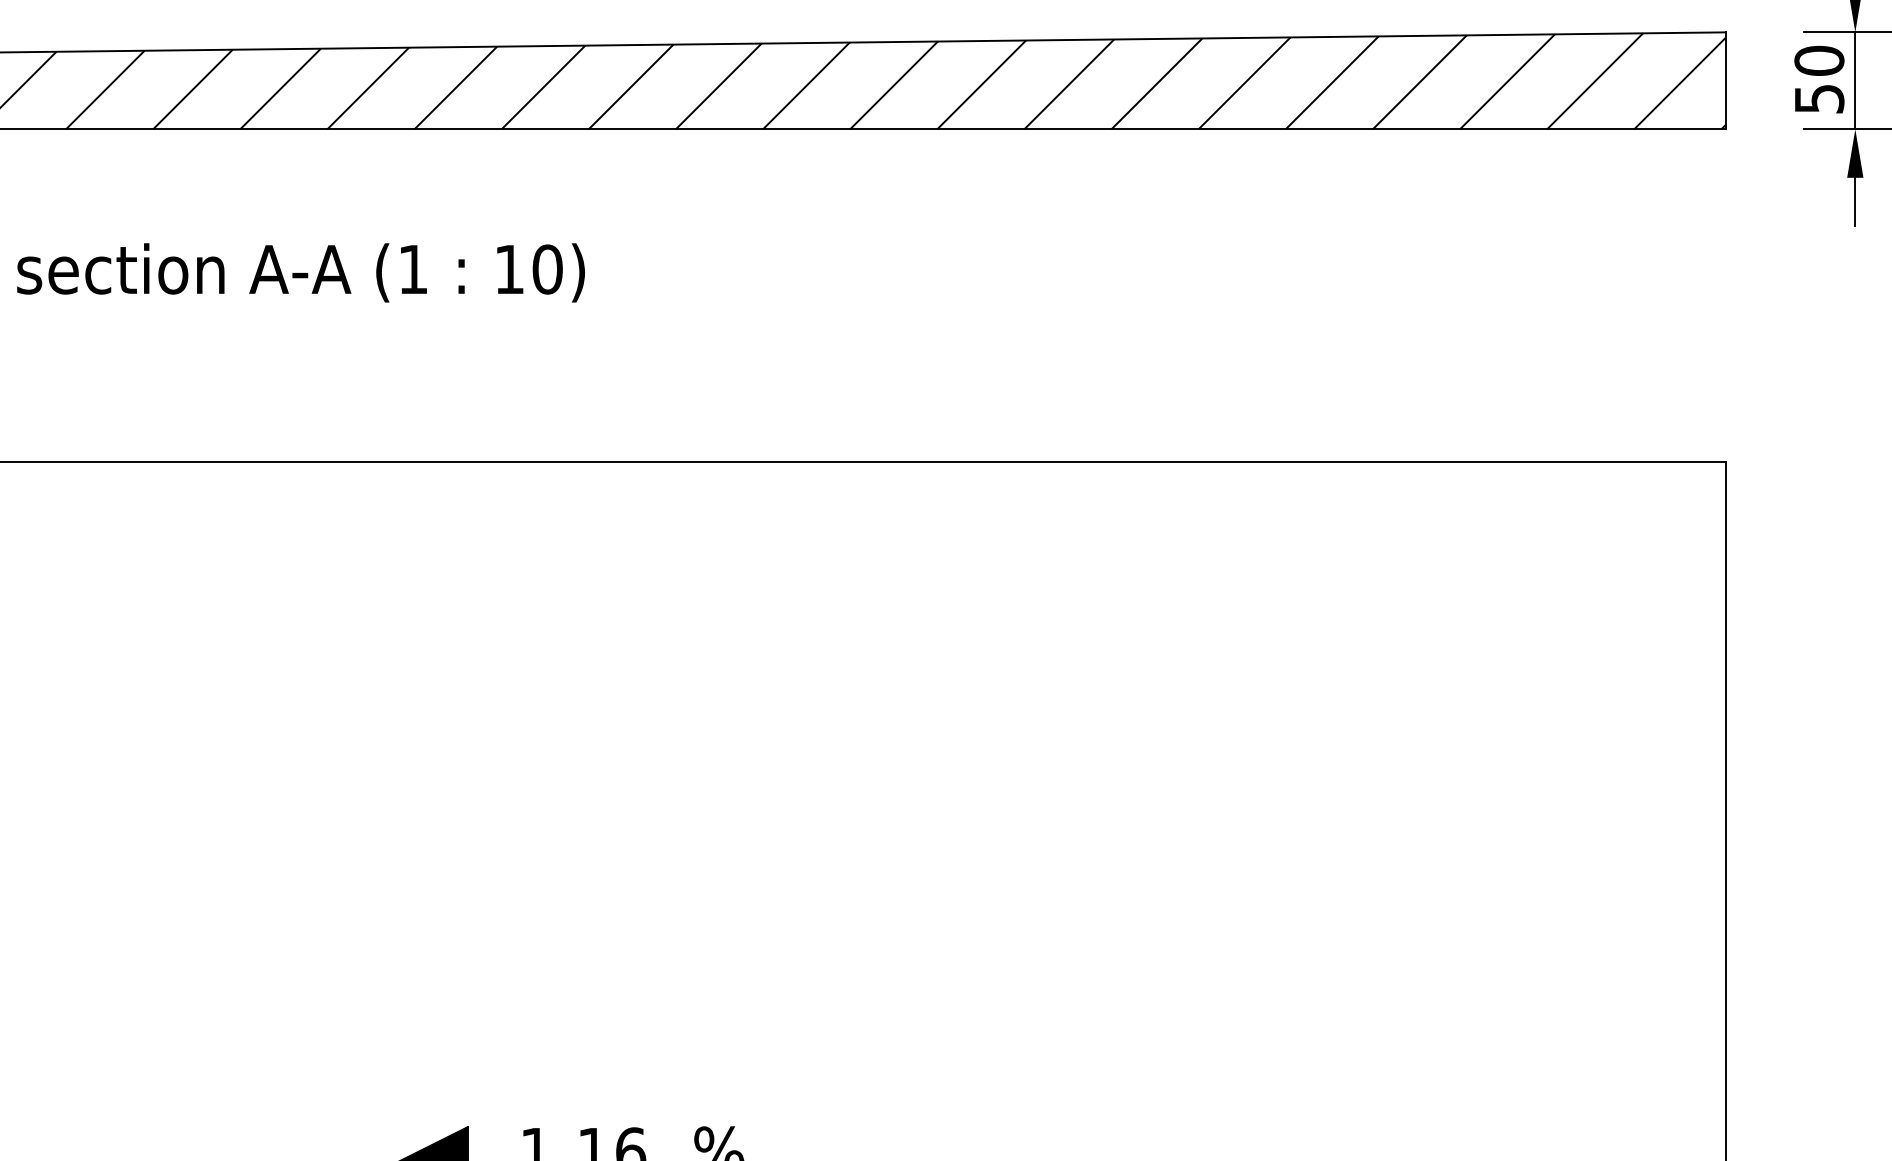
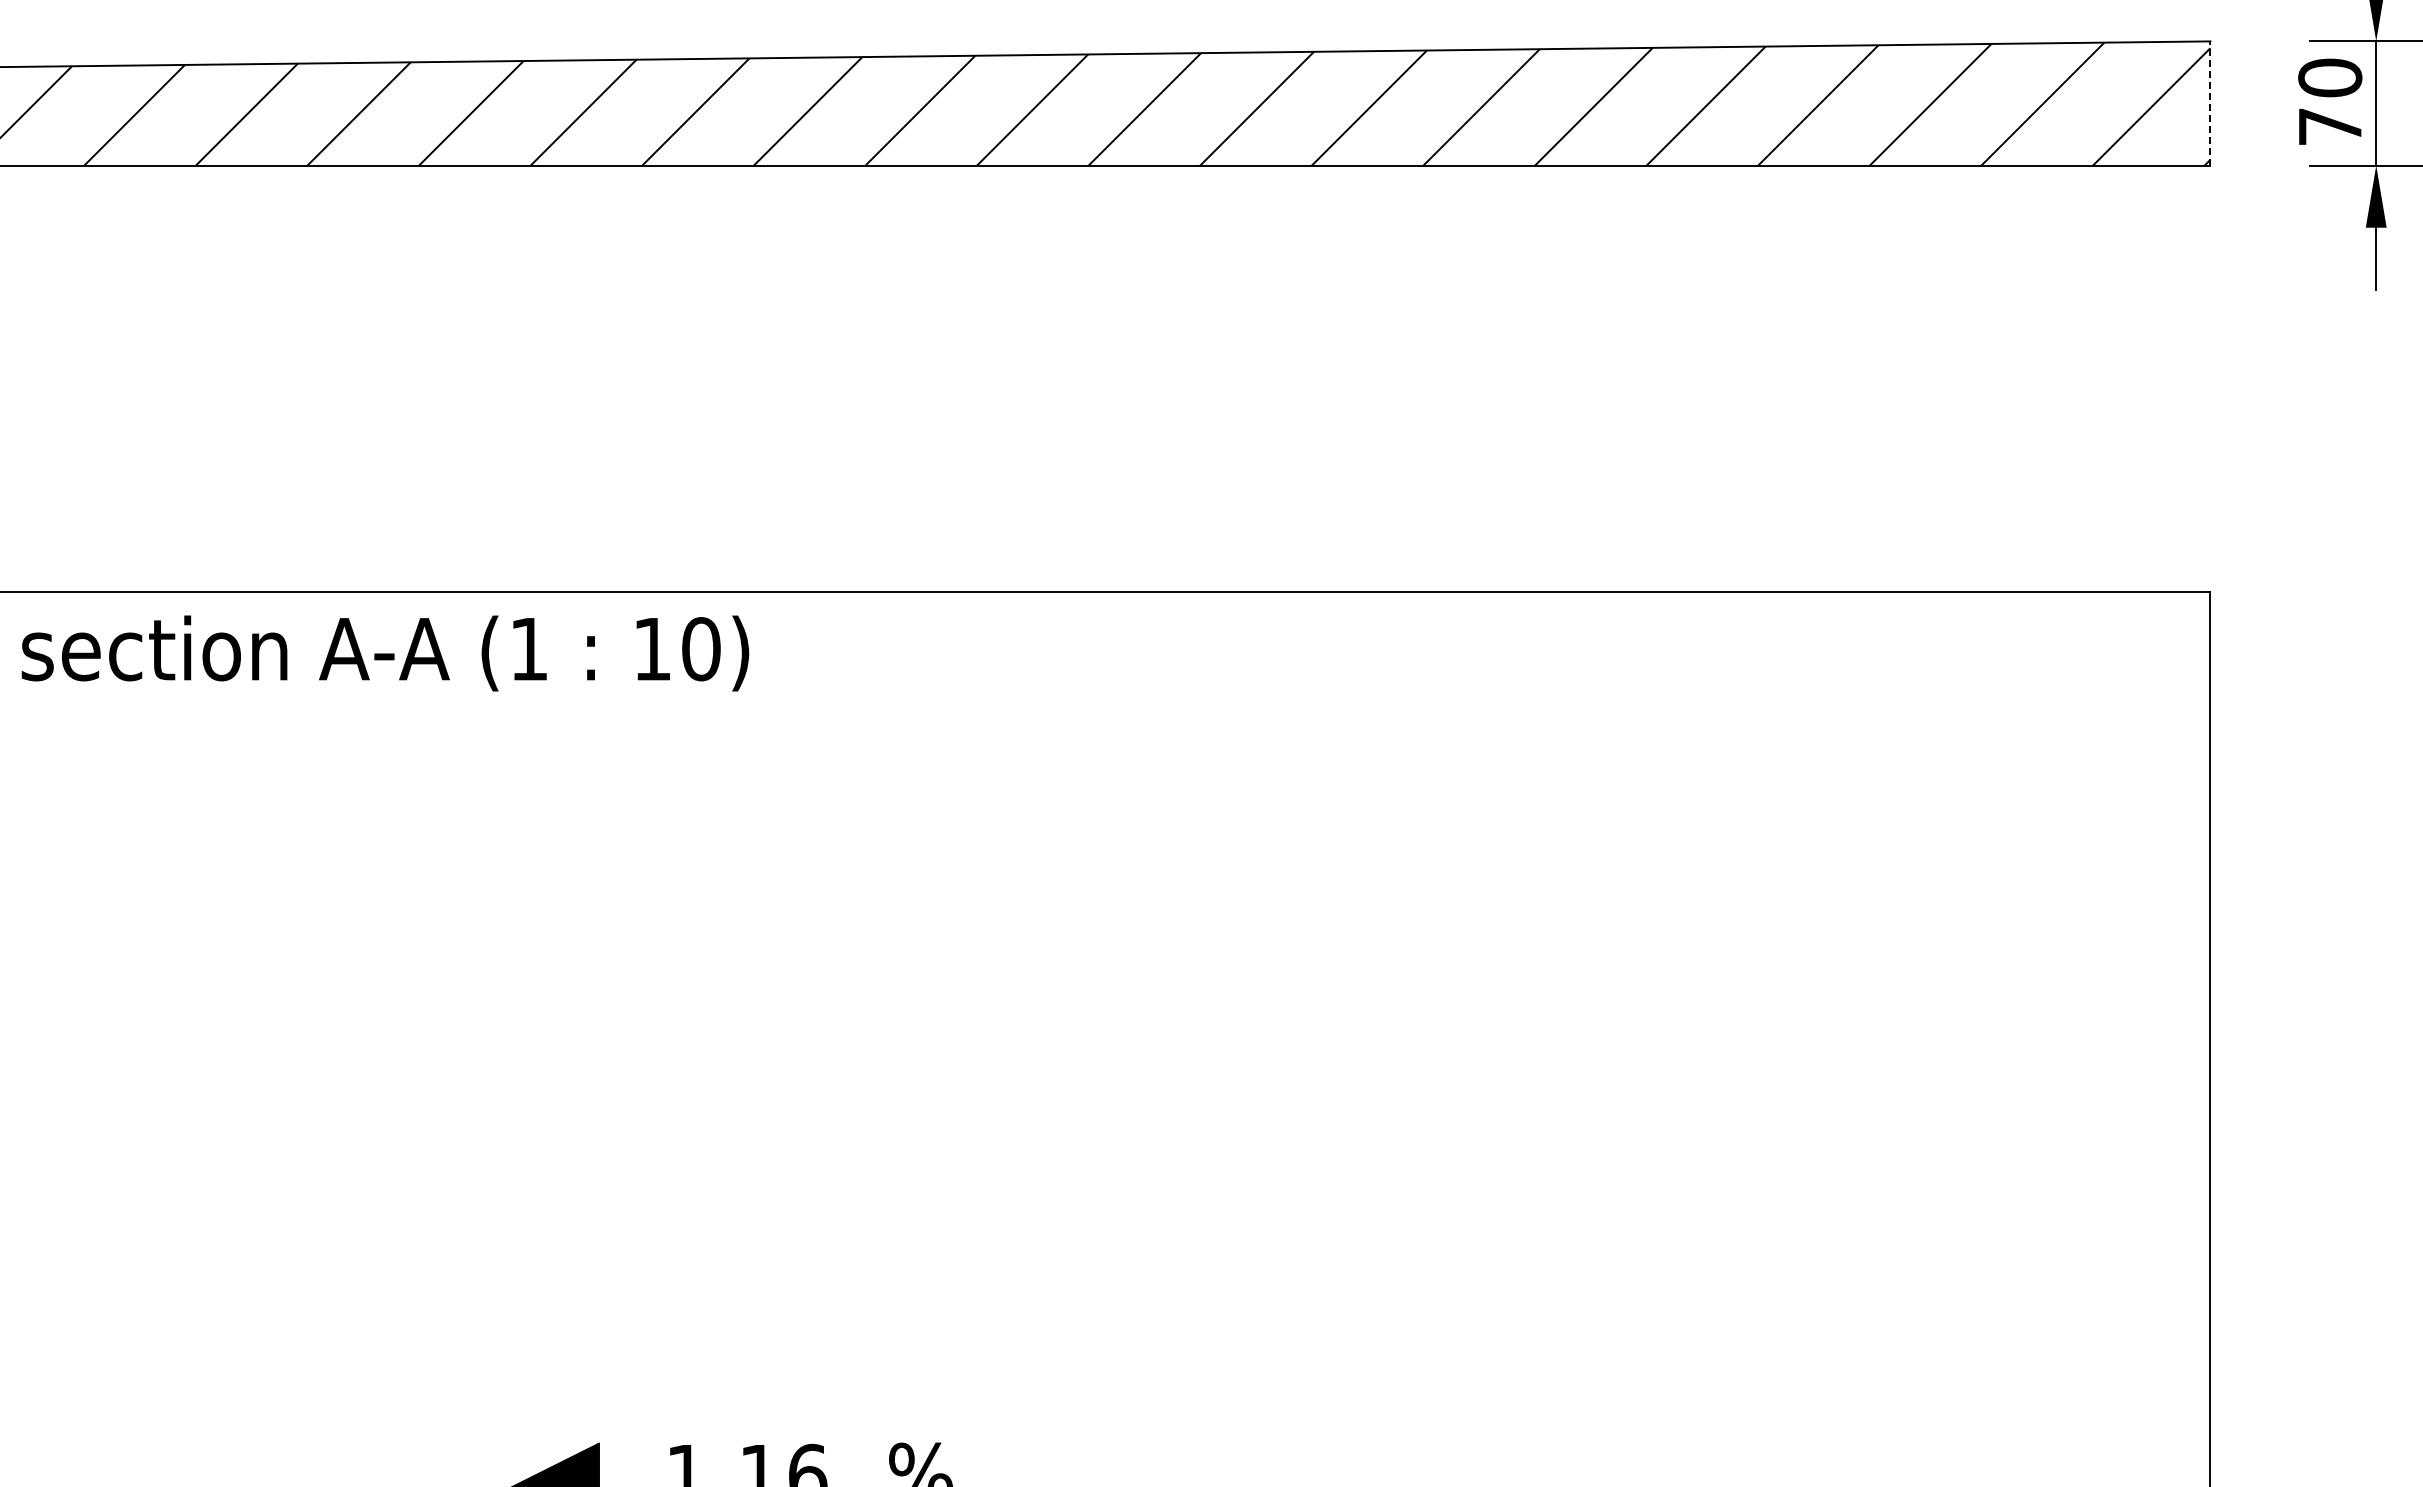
line: (1725, 80) -> (2210, 103), solid -> dashed
text: (1819, 99) -> (2330, 127), 50 -> 70
text: (301, 272) -> (385, 653), moved

